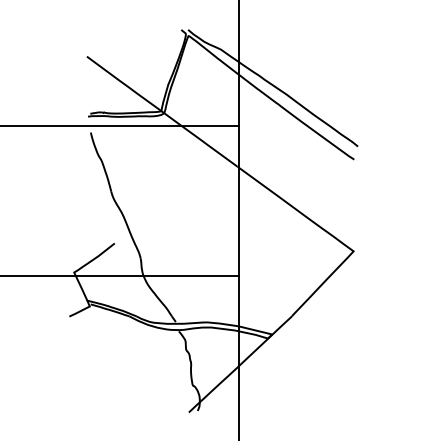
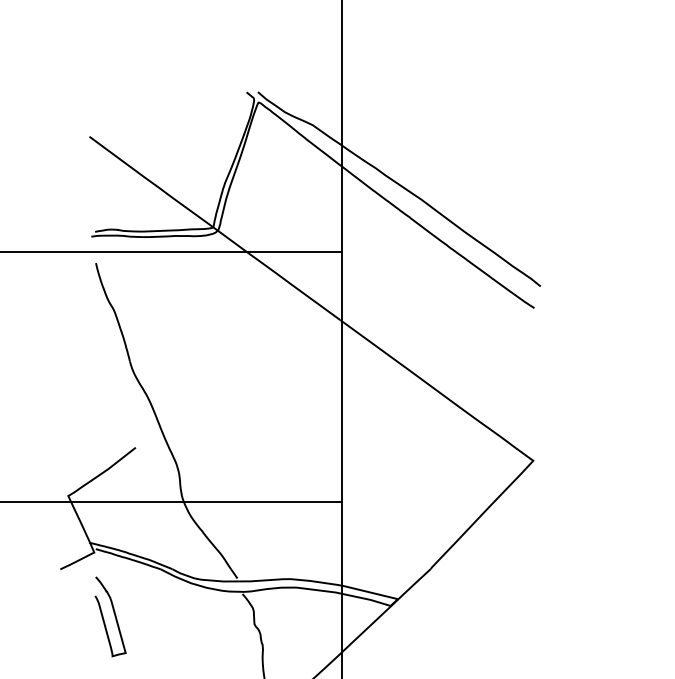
curve: (101, 344) -> (113, 615), added

